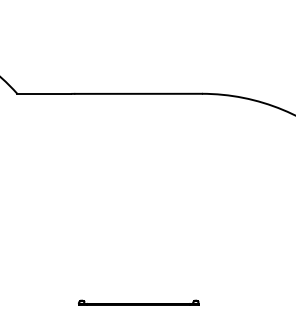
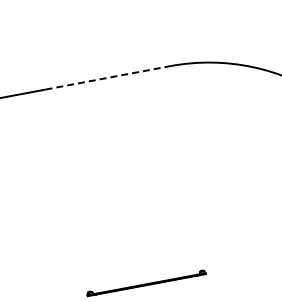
line: (139, 93) -> (108, 77), solid -> dashed

